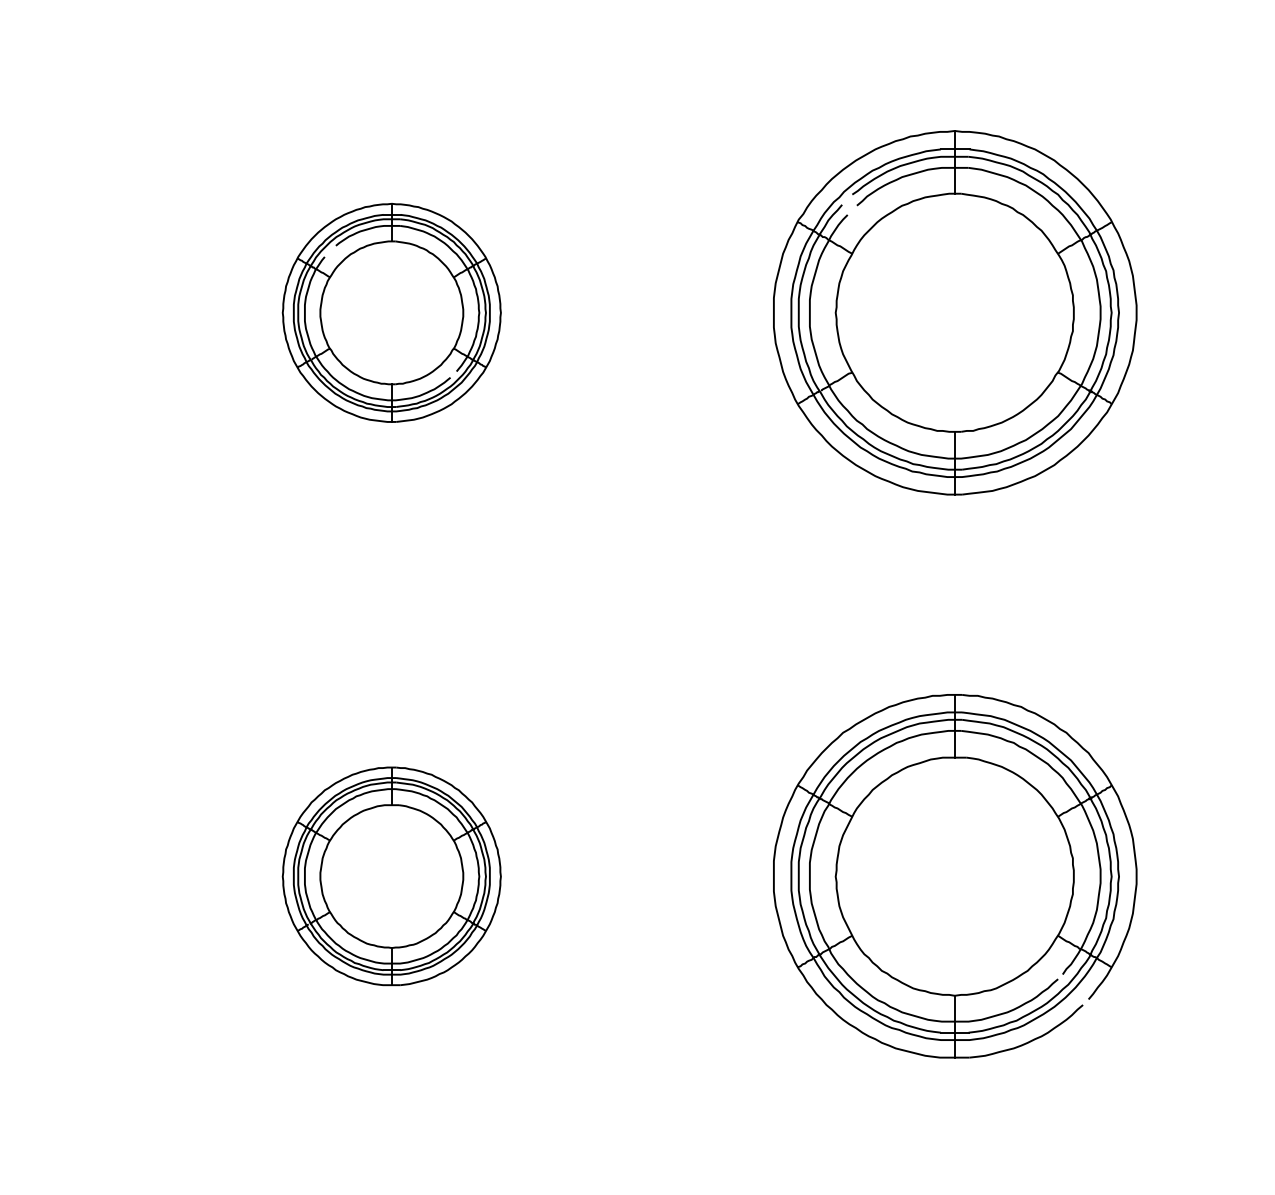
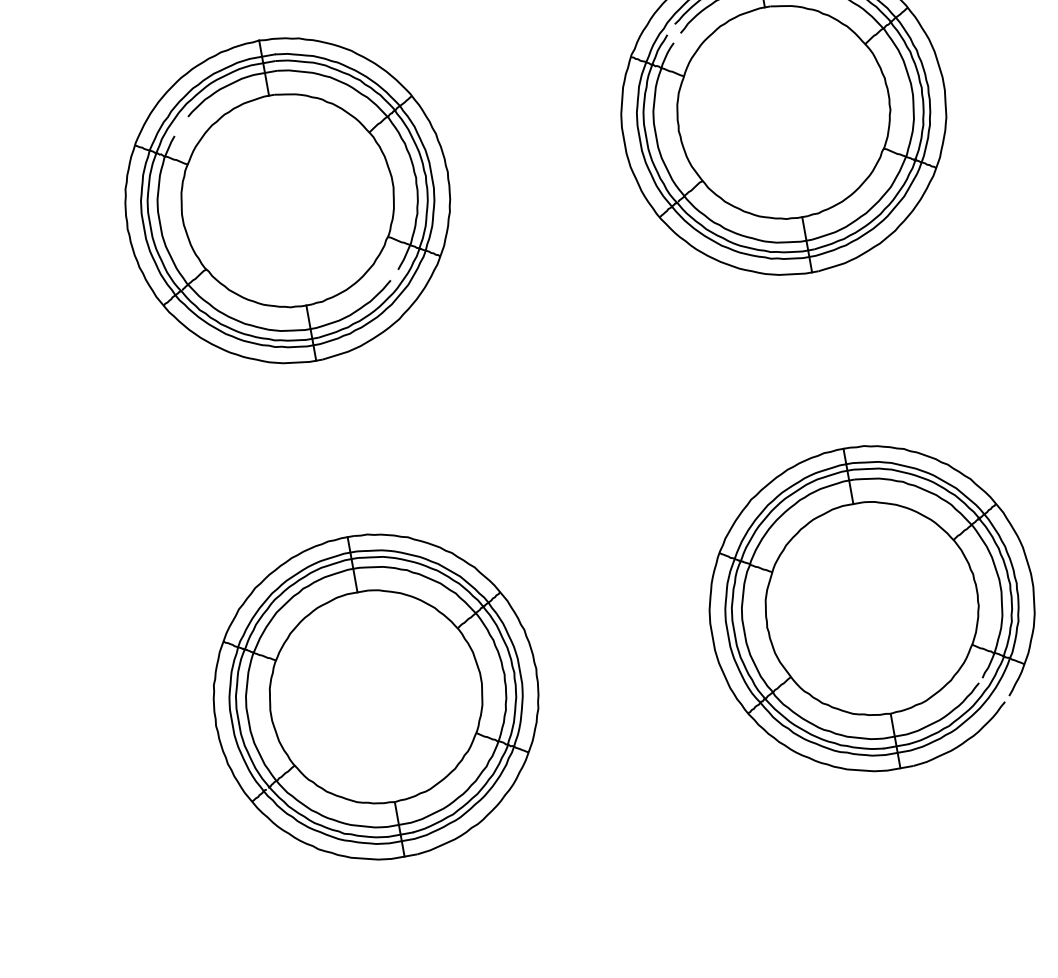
part: (391, 312) -> (287, 200), size x1.67
part: (391, 876) -> (375, 697), size x1.67

